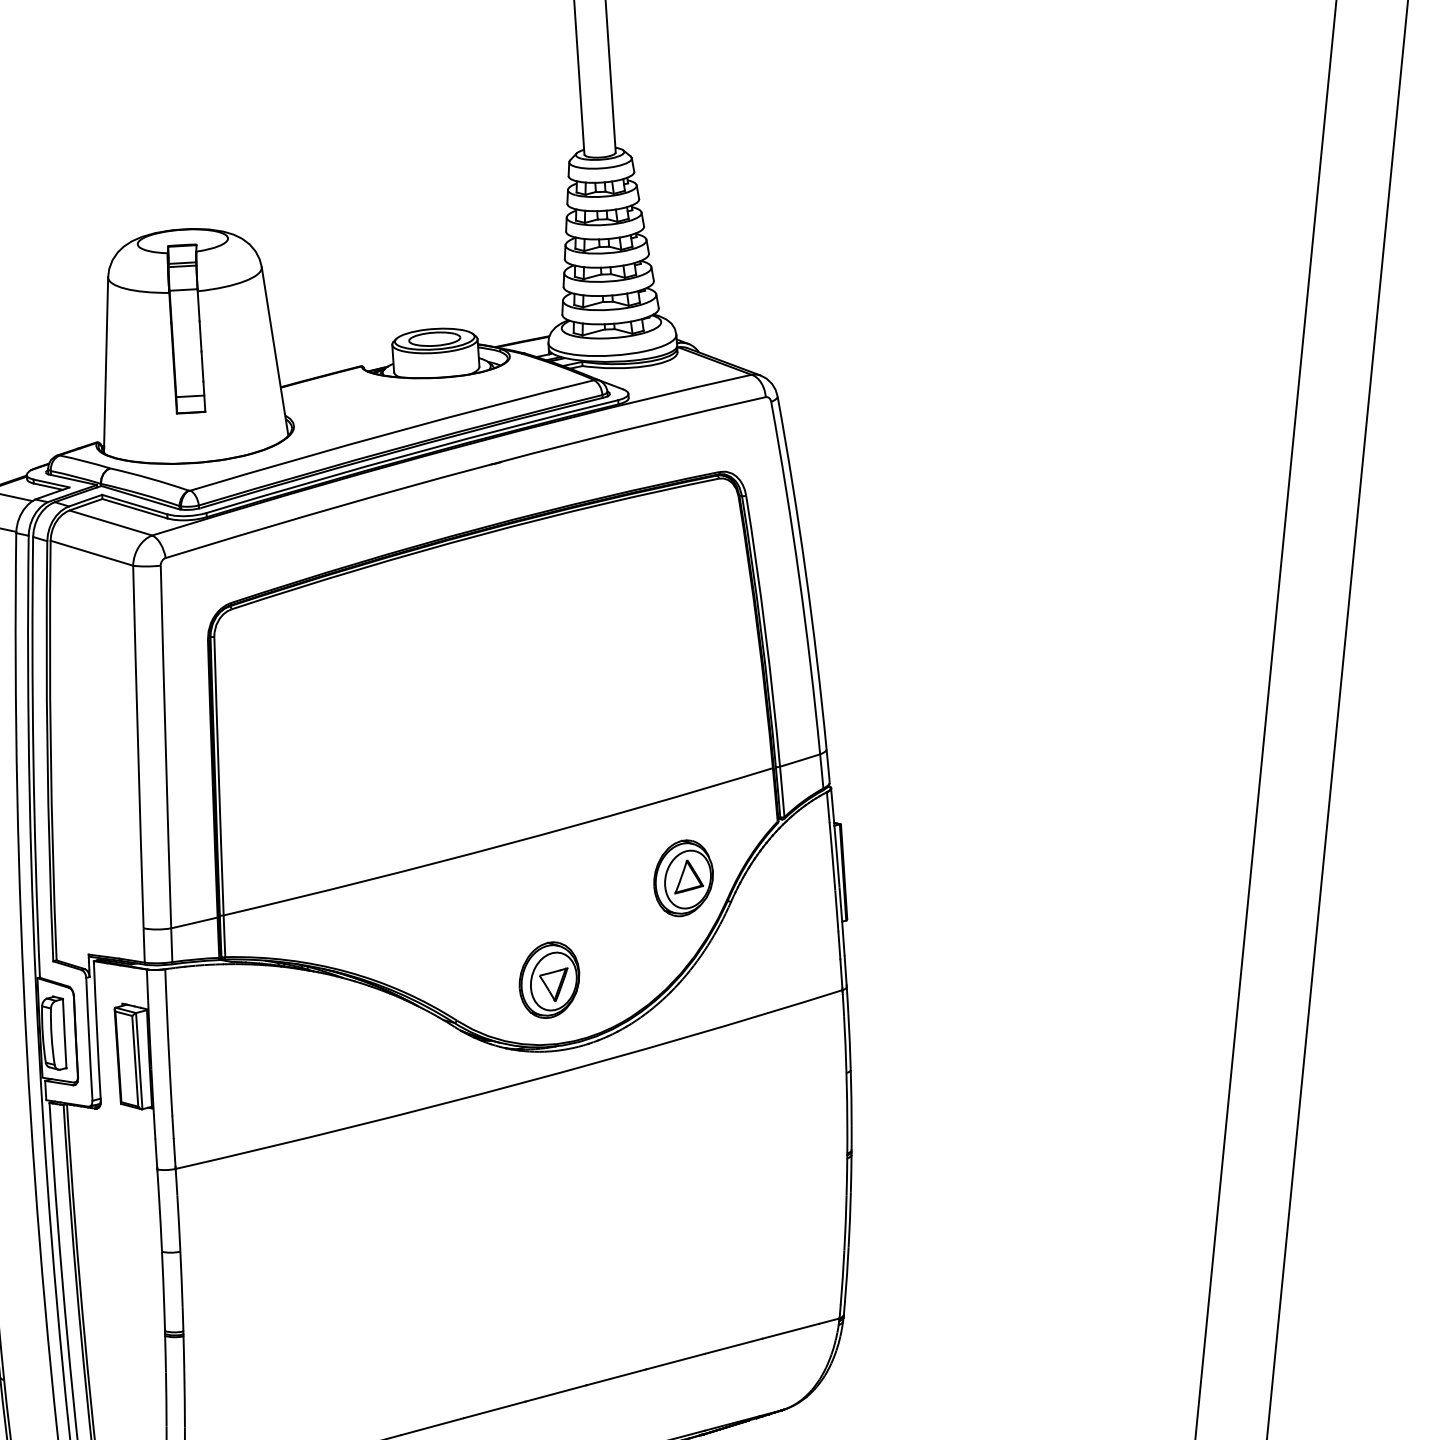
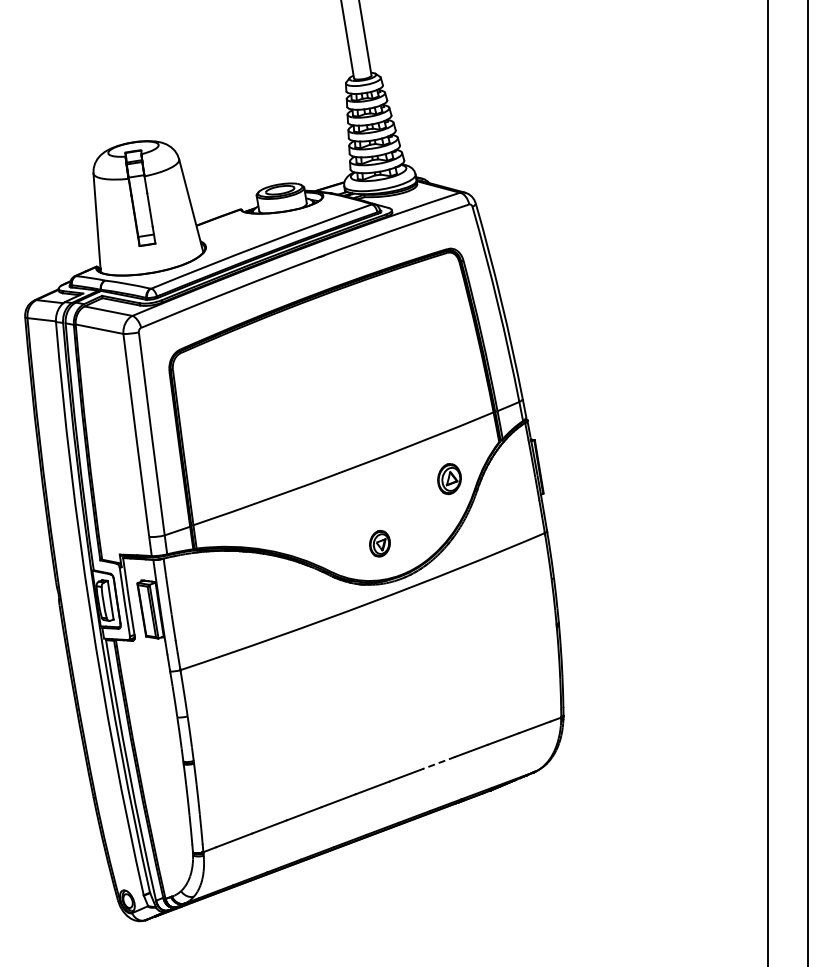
part: (683, 877) -> (449, 478), size x0.7
part: (548, 979) -> (379, 543), size x0.6
line: (614, 1378) -> (438, 763), solid -> dashed

